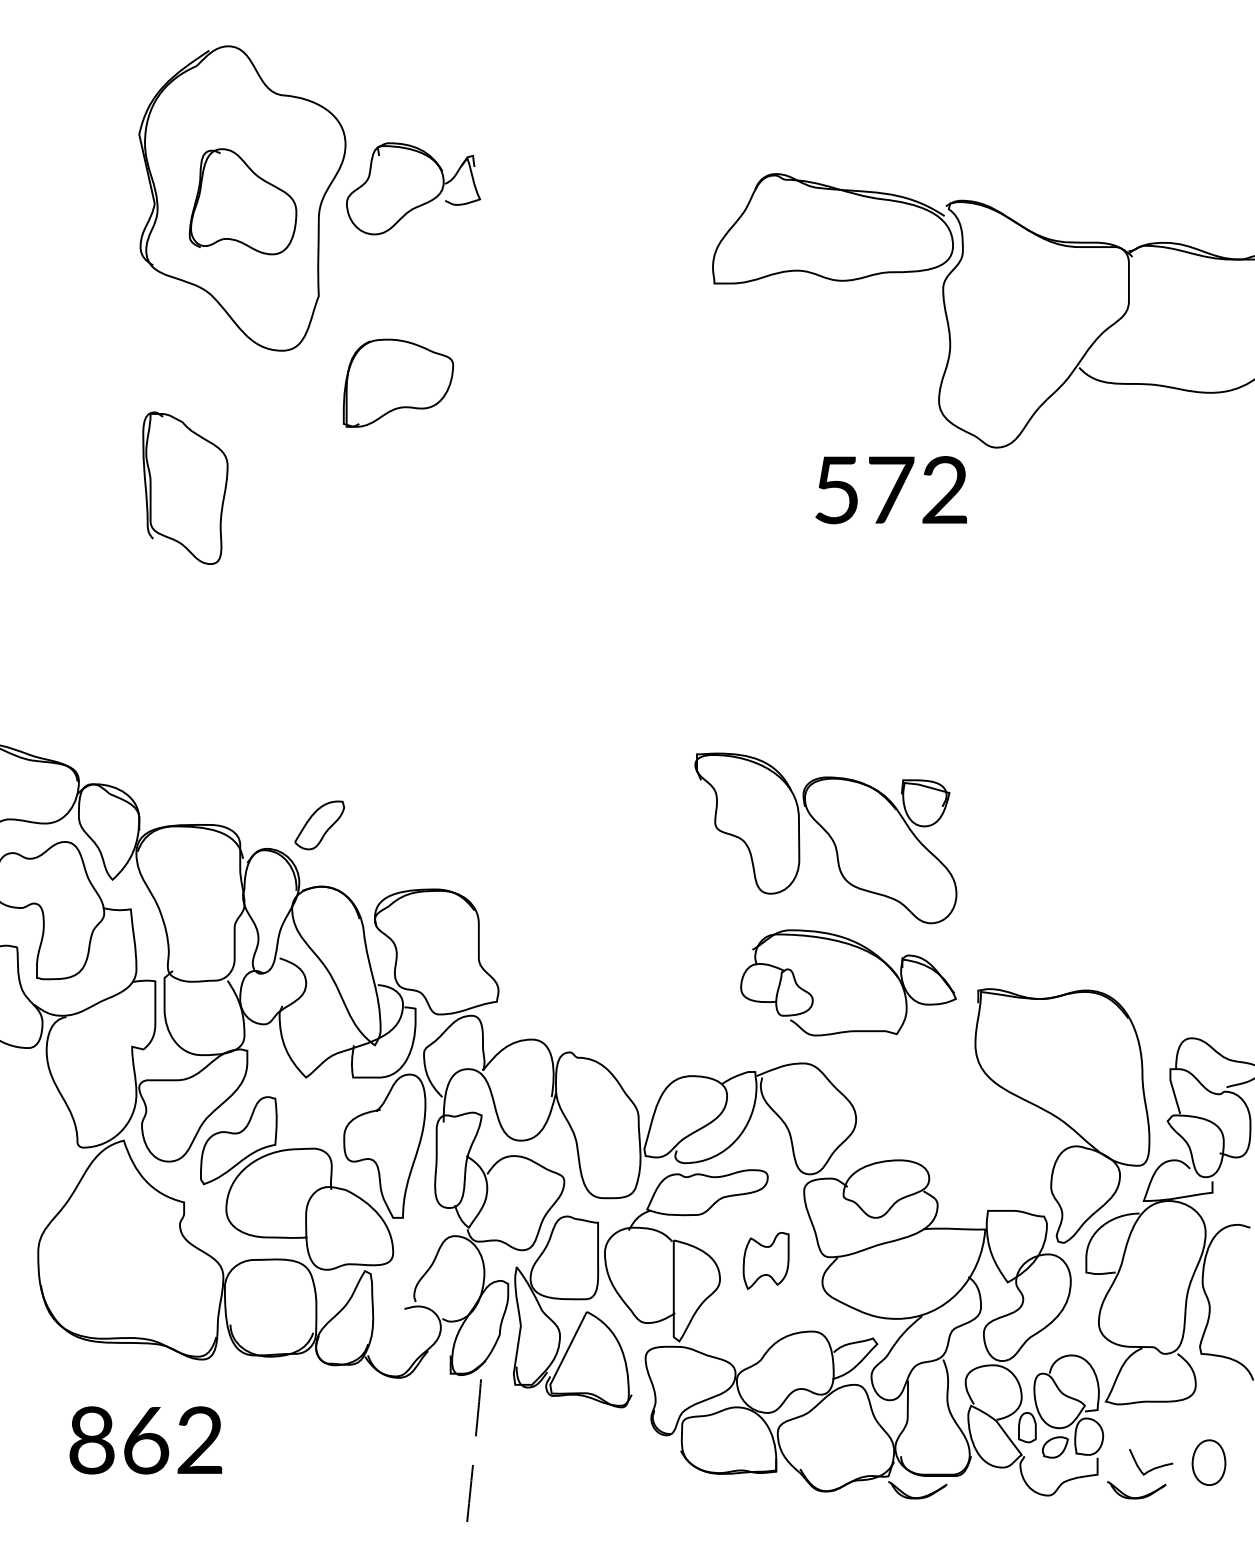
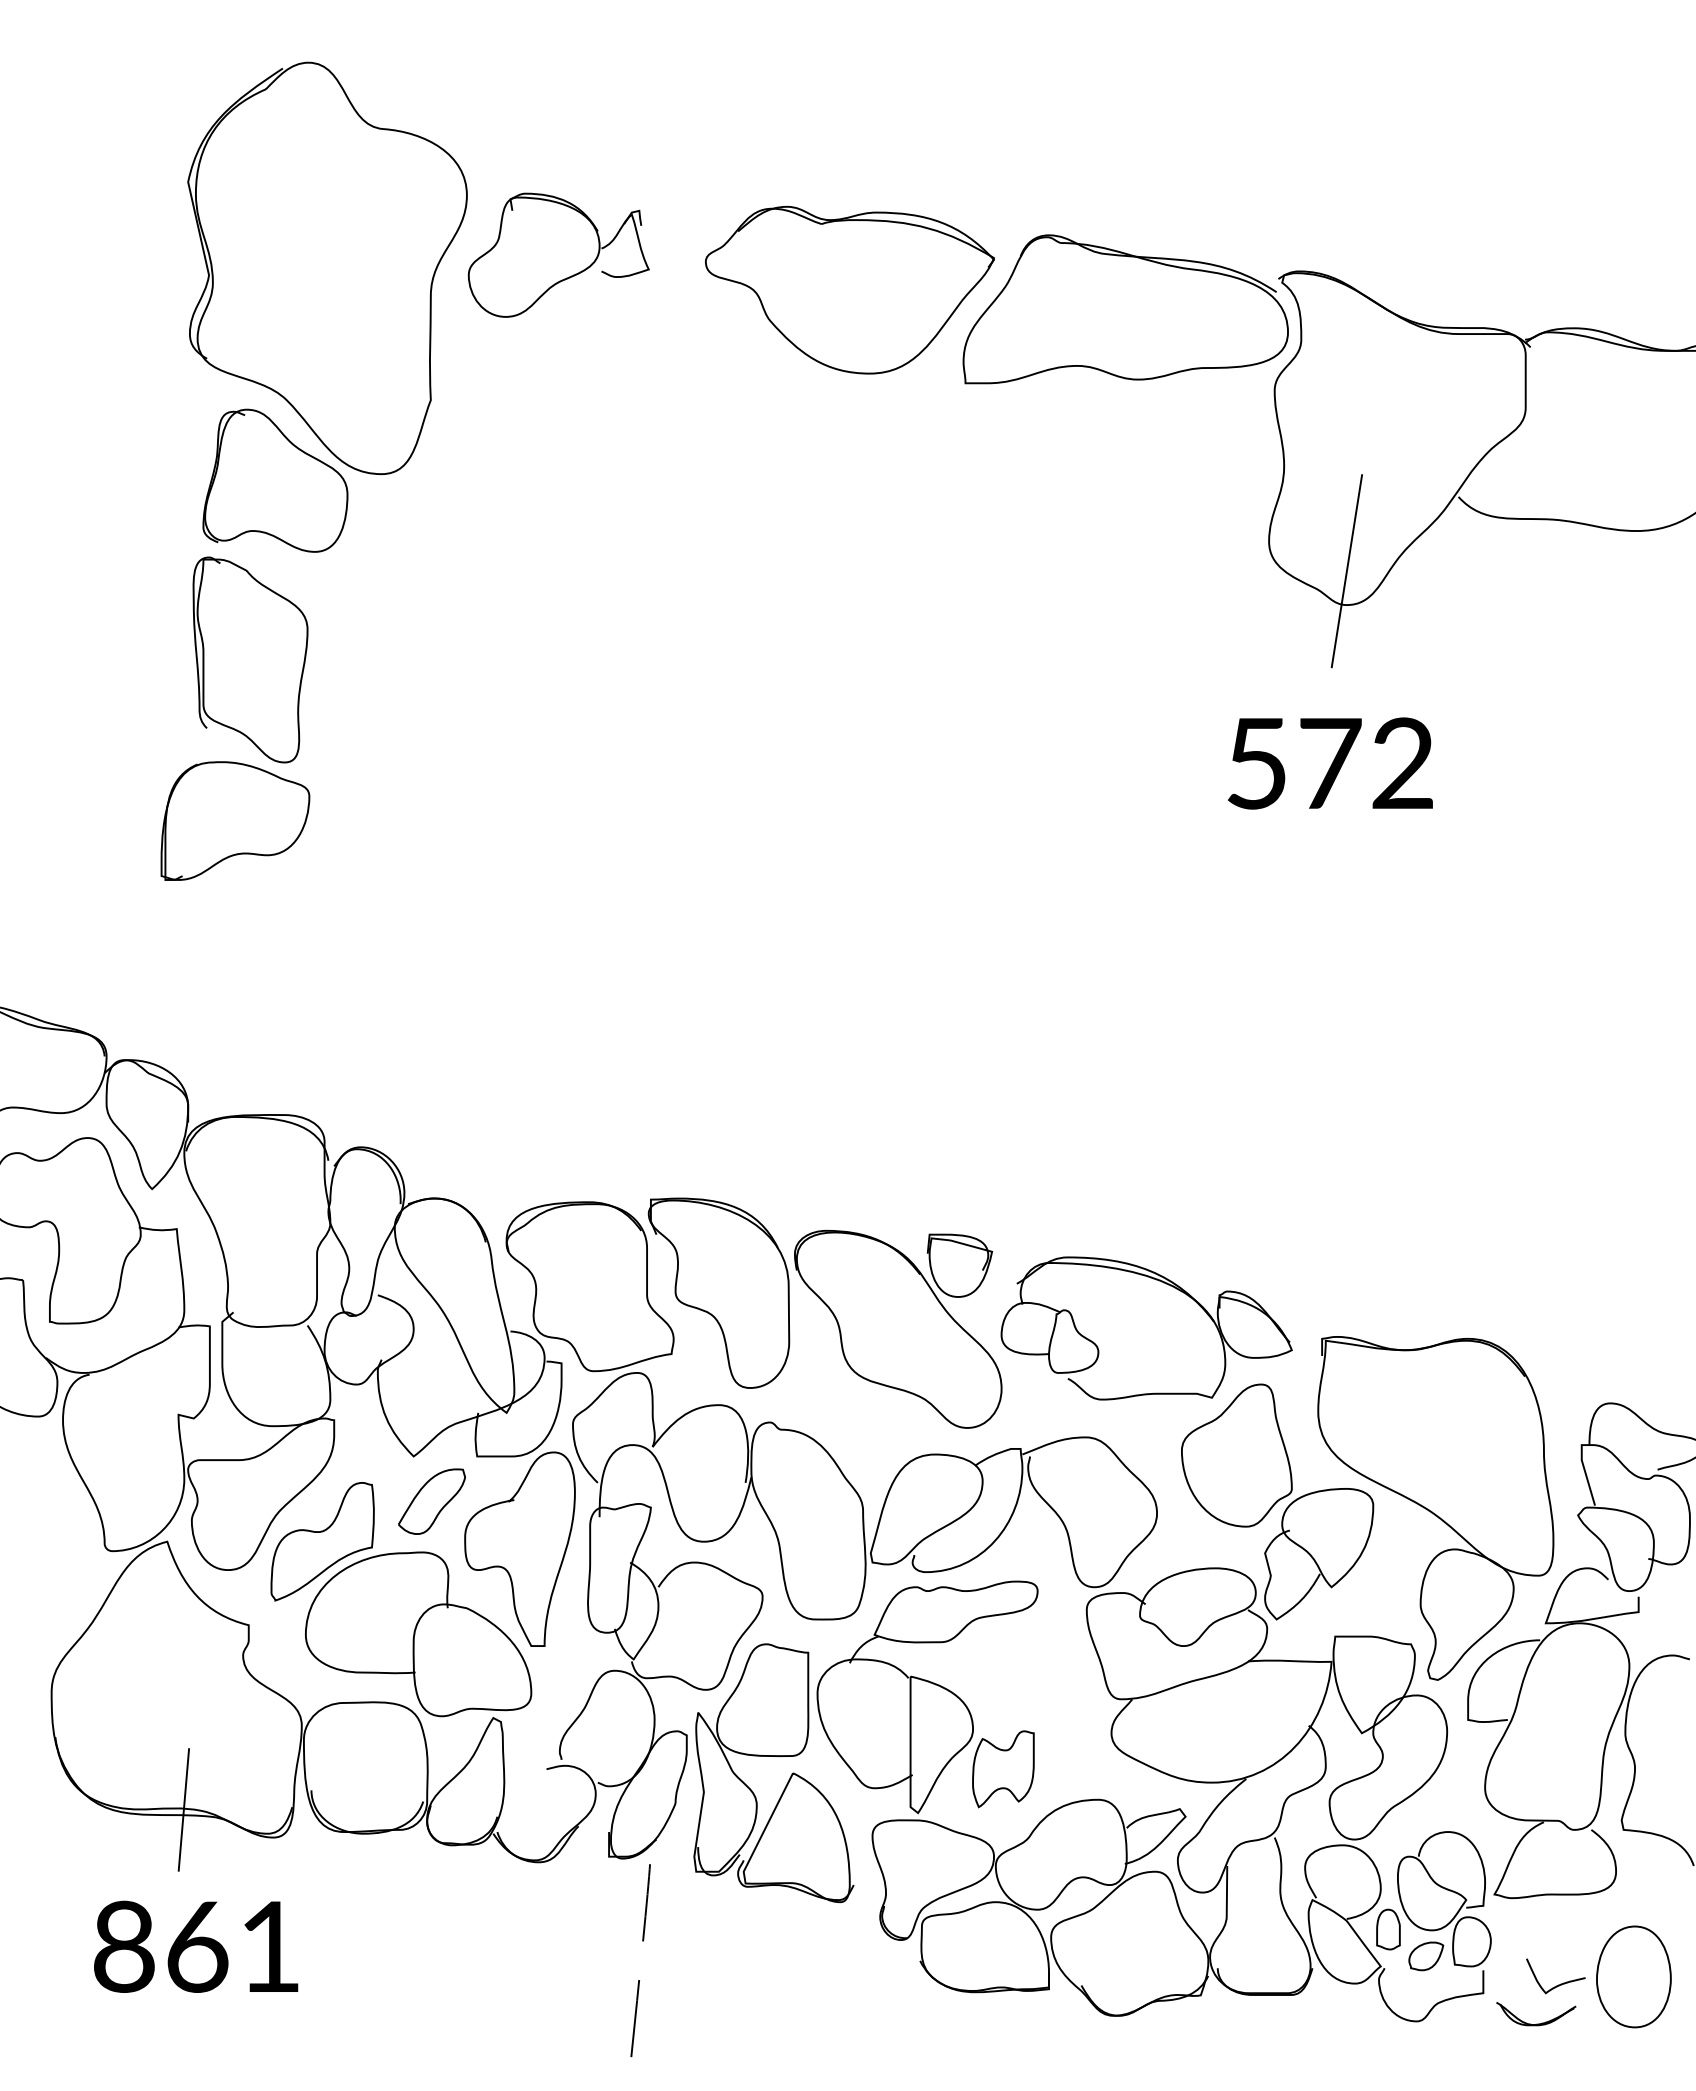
part: (243, 201) -> (275, 480), moved
part: (628, 214) -> (849, 289), added
part: (398, 382) -> (235, 820), moved
line: (996, 422) -> (1346, 571), added
text: (891, 490) -> (1330, 763), moved
part: (319, 825) -> (431, 1501), moved
part: (825, 837) -> (824, 1312), moved
part: (945, 1110) -> (1277, 1501), added
part: (766, 1261) -> (1003, 1769), moved
line: (135, 1338) -> (183, 1809), added
text: (200, 1439) -> (270, 1945), 862 -> 861
part: (1208, 1462) -> (1633, 1976), size x1.67
part: (917, 1497) -> (1240, 2023), removed

